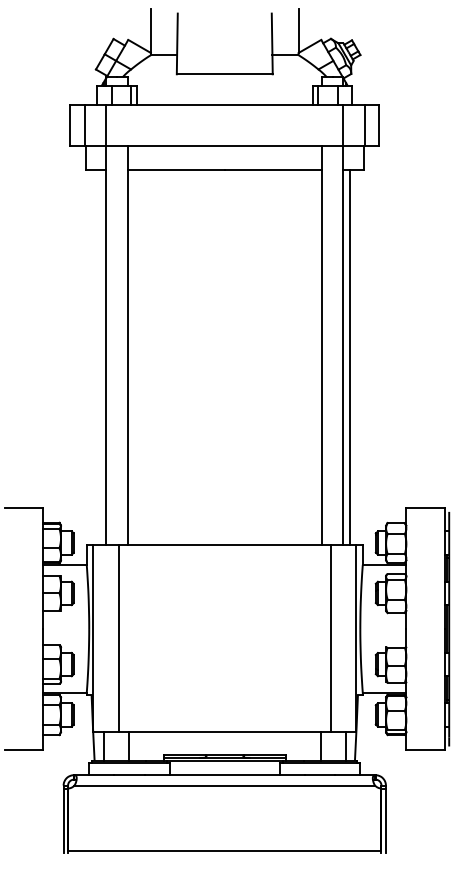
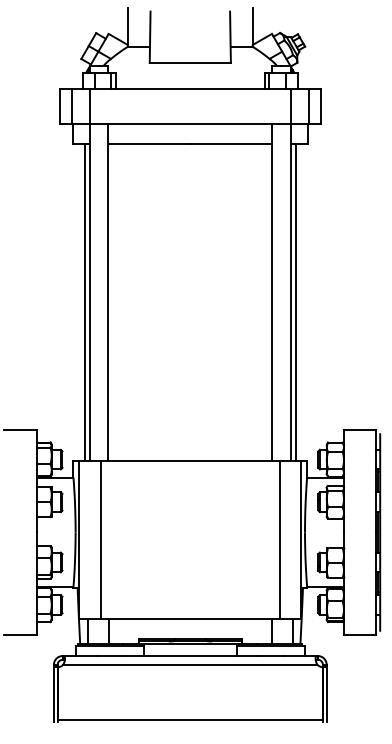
line: (99, 357) -> (84, 302), added

